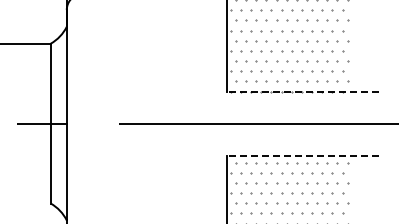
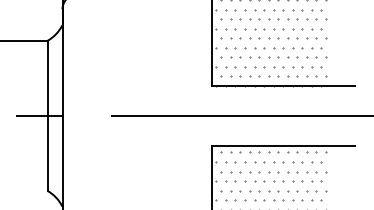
line: (302, 91) -> (283, 85), dashed -> solid
line: (302, 155) -> (283, 145), dashed -> solid

